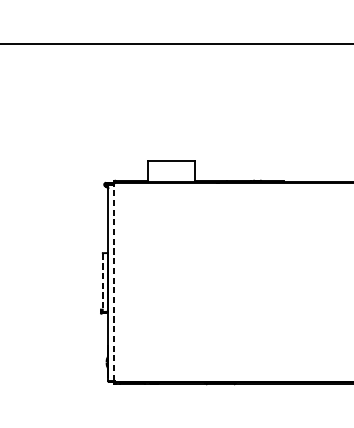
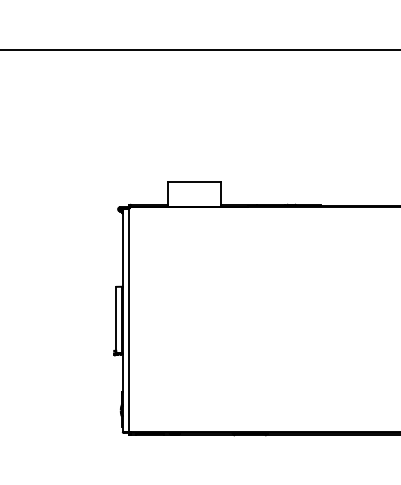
line: (114, 281) -> (129, 319), dashed -> solid
line: (102, 282) -> (116, 320), dashed -> solid

